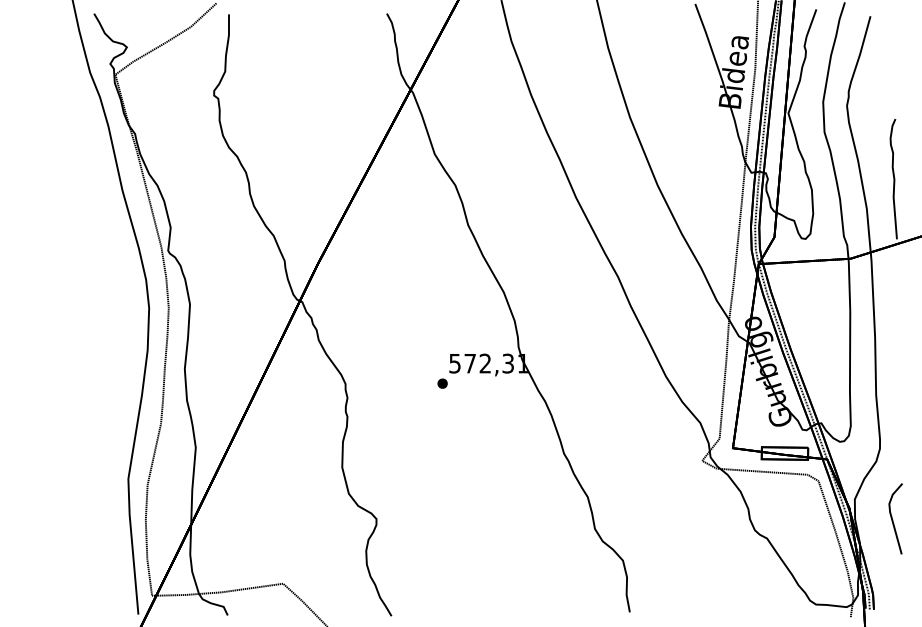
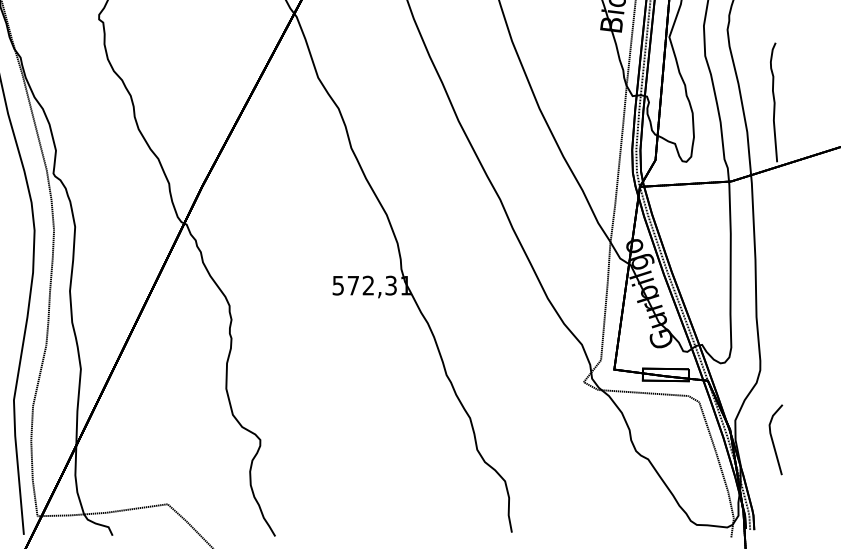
part: (442, 383) -> (325, 305), removed

